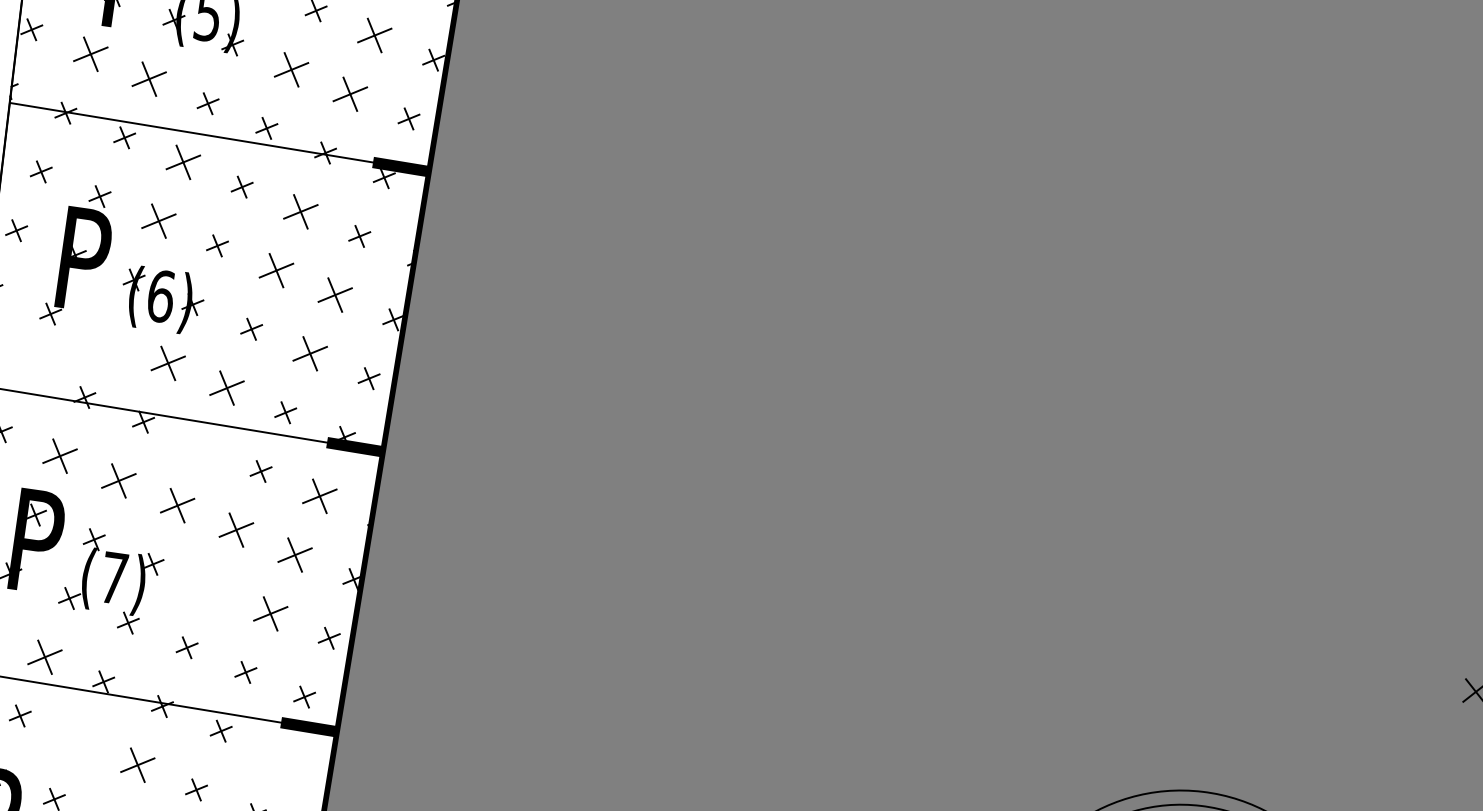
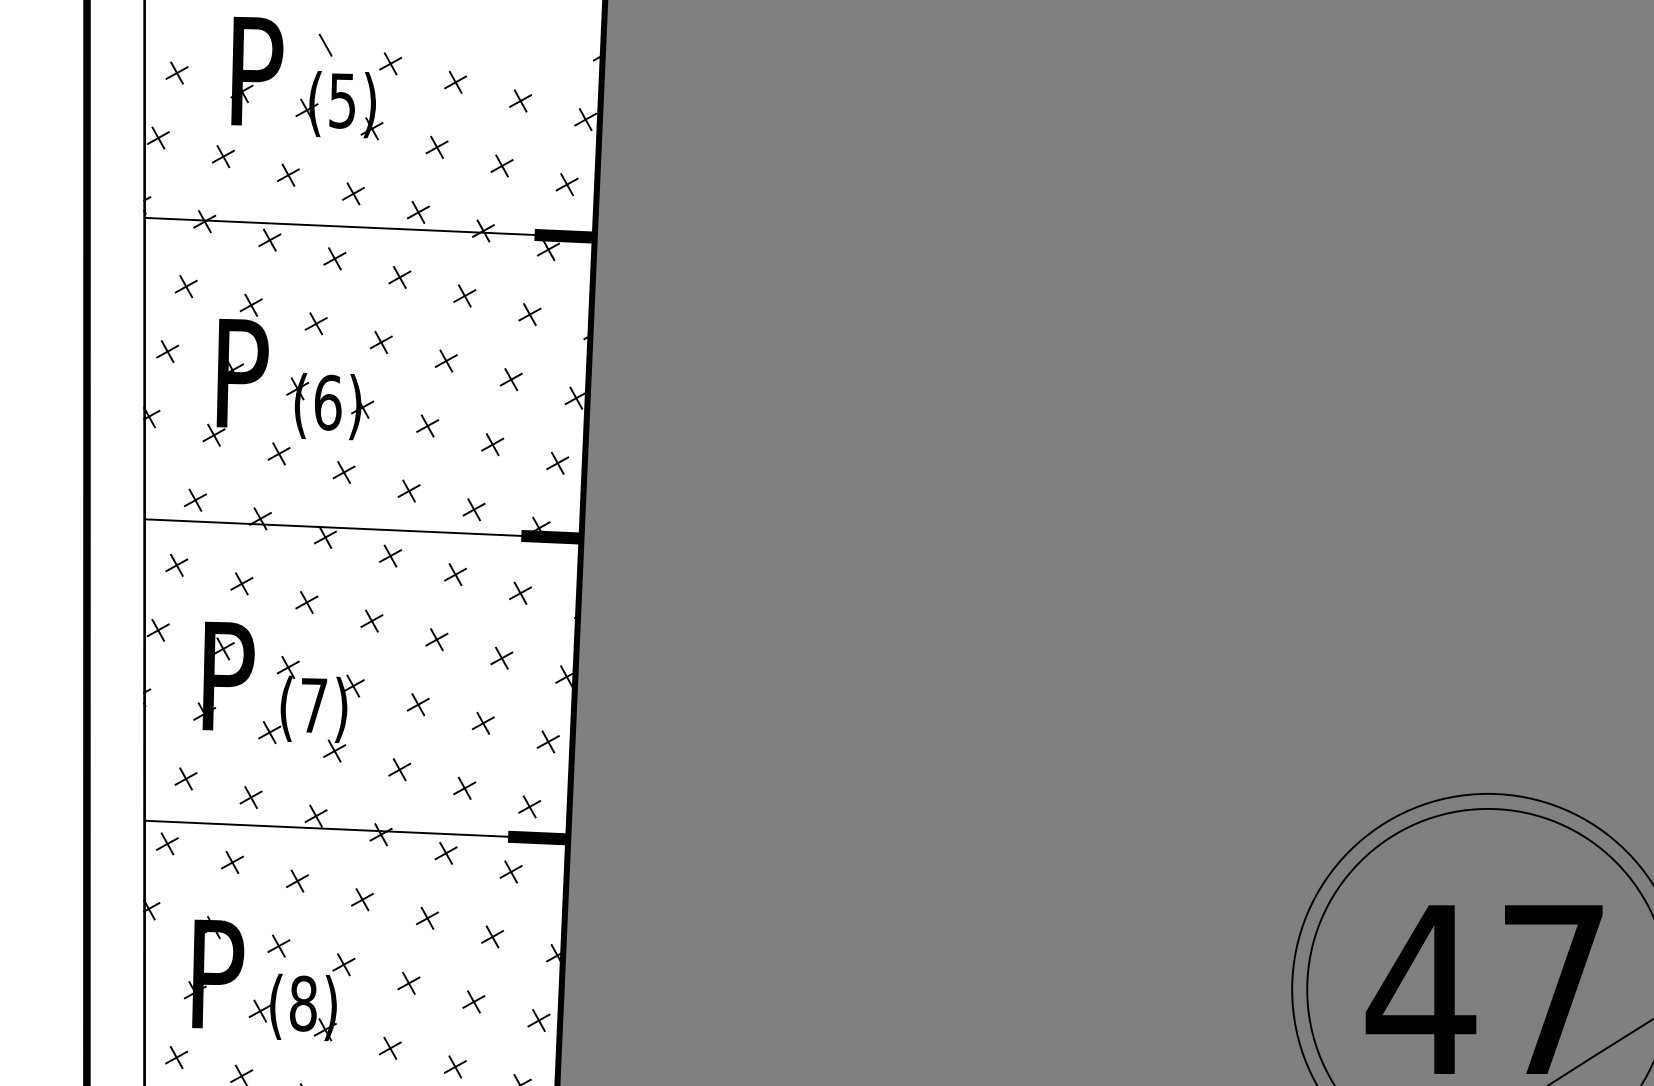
part: (374, 35) -> (520, 100), size x0.62
part: (89, 54) -> (222, 156), size x0.62
part: (291, 68) -> (436, 146), size x0.62
part: (149, 78) -> (288, 174), size x0.62
part: (349, 93) -> (501, 165), size x0.62
part: (183, 162) -> (334, 258), size x0.62
part: (300, 211) -> (464, 295), size x0.62
part: (158, 220) -> (315, 323), size x0.62
part: (275, 269) -> (445, 360), size x0.62
part: (334, 295) -> (510, 379), size x0.62
part: (108, 338) -> (278, 453), added
part: (310, 353) -> (492, 444), size x0.62
part: (167, 363) -> (343, 472), size x0.62
part: (26, 372) -> (195, 499), added
part: (226, 387) -> (408, 490), size x0.62
part: (202, 446) -> (390, 555), added
part: (59, 455) -> (241, 583), size x0.62
part: (118, 480) -> (306, 602), size x0.62
part: (319, 495) -> (520, 592), size x0.62
part: (177, 505) -> (371, 620), size x0.62
part: (236, 530) -> (436, 639), size x0.62
part: (294, 554) -> (501, 657), size x0.62
part: (211, 588) -> (417, 704), added
part: (269, 612) -> (482, 722), size x0.62
part: (44, 657) -> (250, 797), size x0.62
part: (79, 740) -> (297, 880), added
part: (279, 755) -> (510, 871), added
part: (137, 765) -> (362, 899), size x0.62

